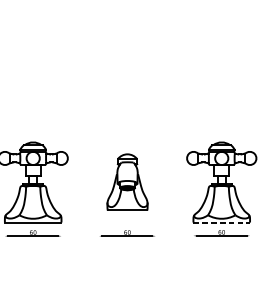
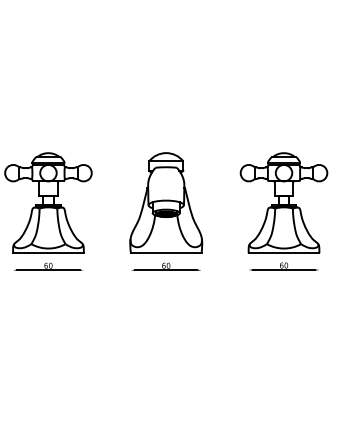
part: (127, 181) -> (166, 202), size x1.43
line: (222, 222) -> (284, 253), dashed -> solid

